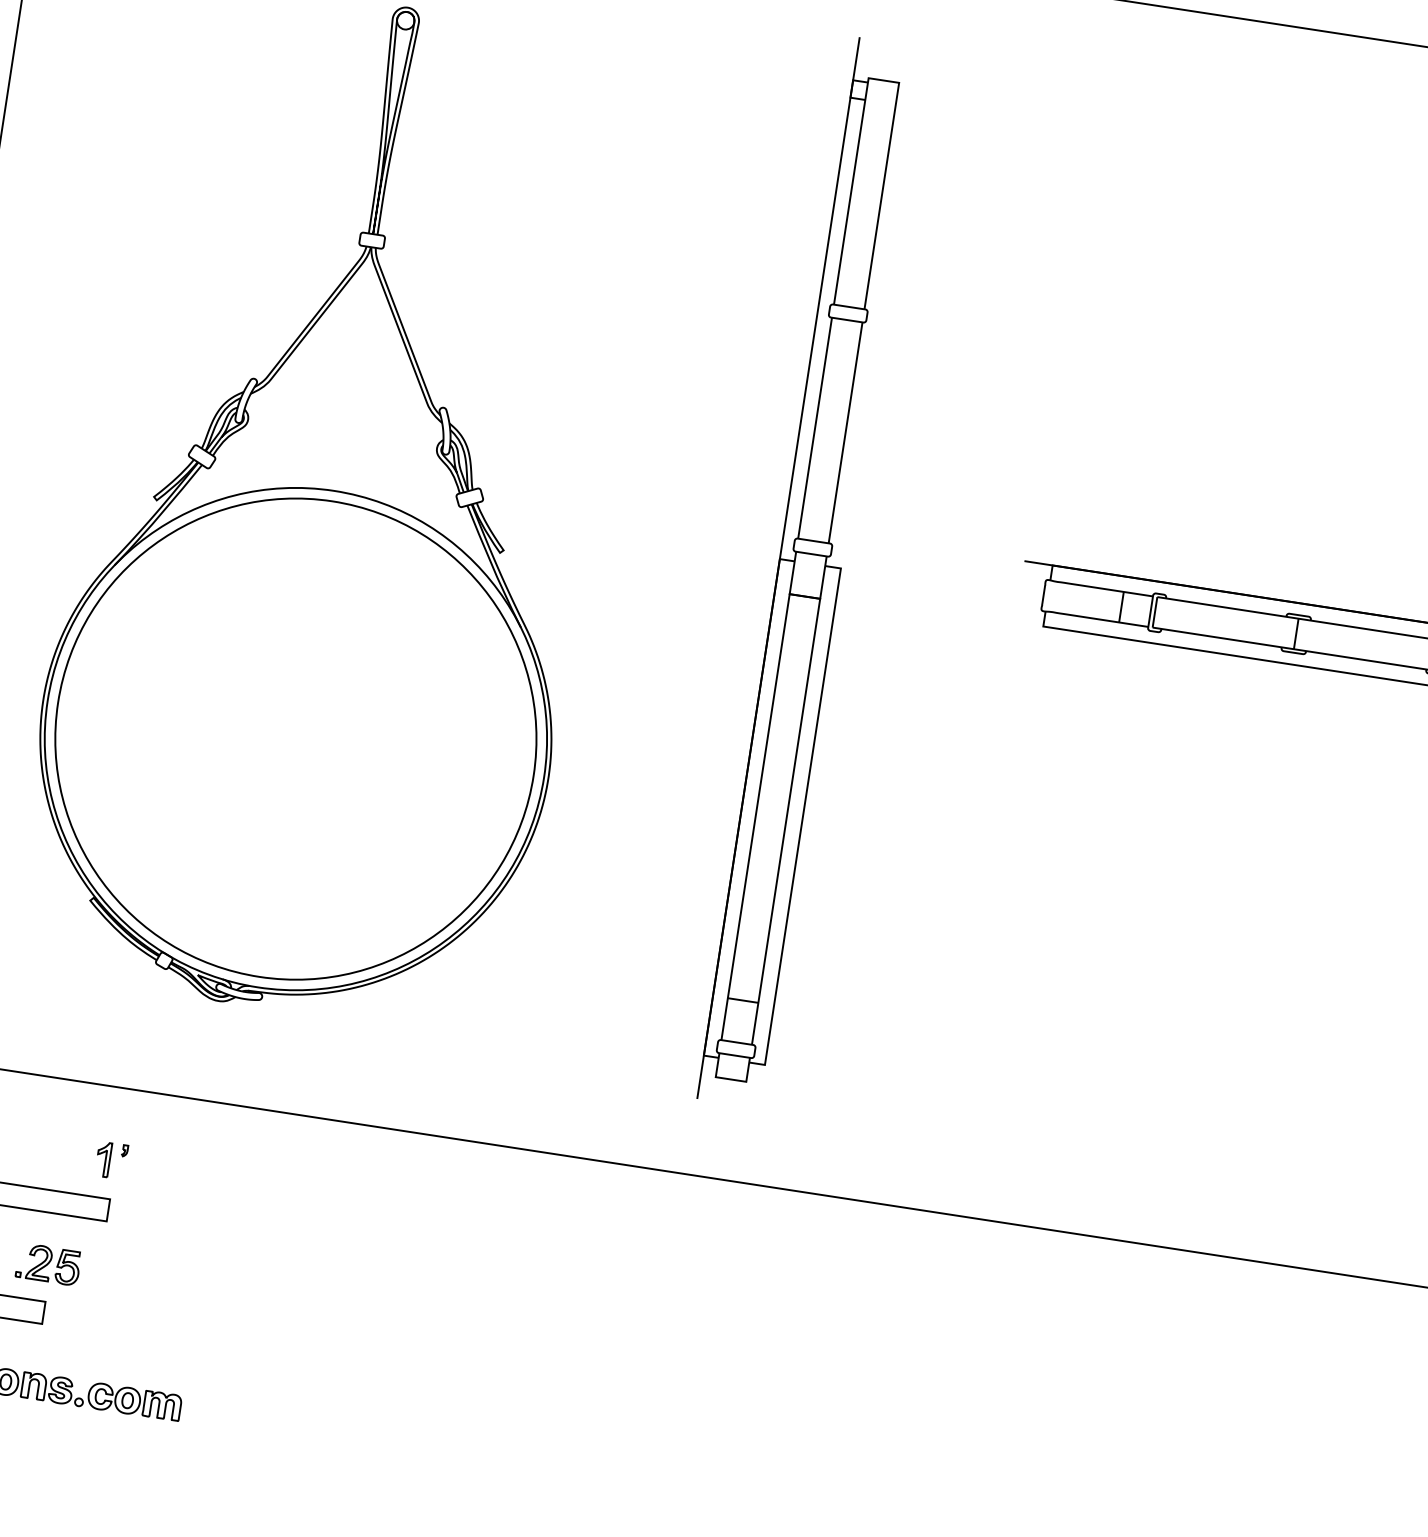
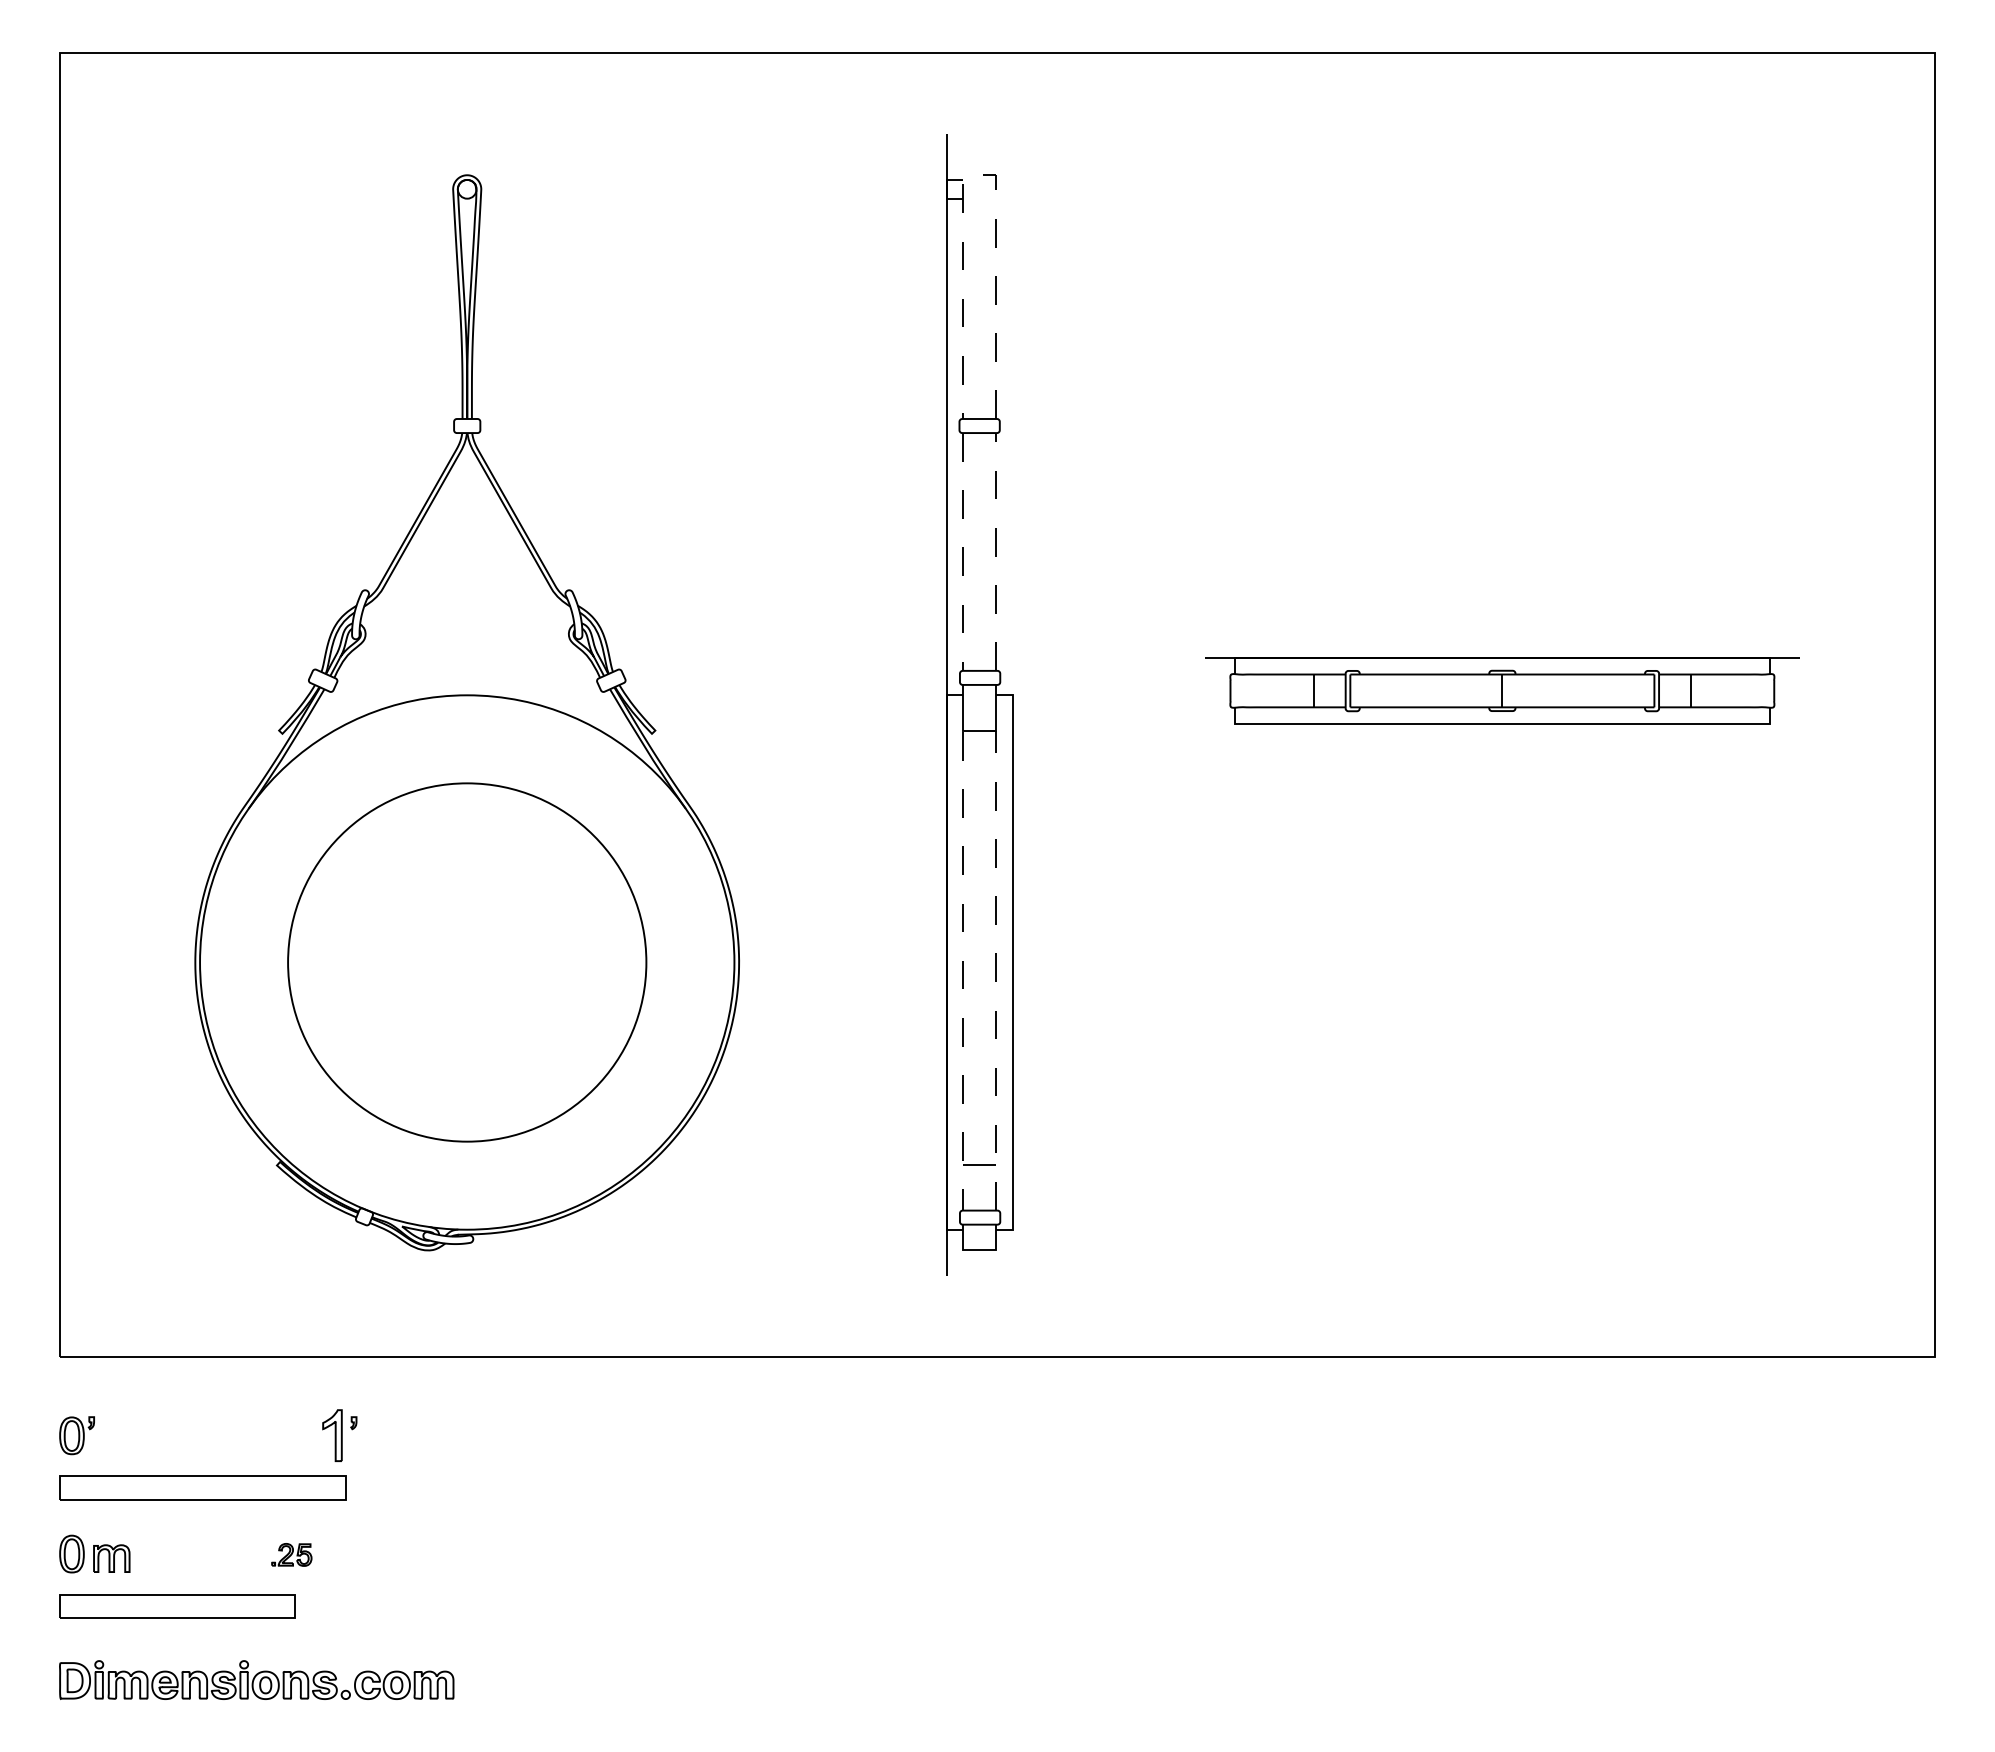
line: (883, 80) -> (979, 175), solid -> dashed
line: (815, 427) -> (963, 551), solid -> dashed
line: (846, 432) -> (996, 551), solid -> dashed
line: (804, 596) -> (979, 730), solid -> dashed
circle: (296, 739) -> (467, 962), size x0.7
part: (103, 1159) -> (332, 1435), size x1.4
part: (48, 1264) -> (291, 1554), size x0.6

